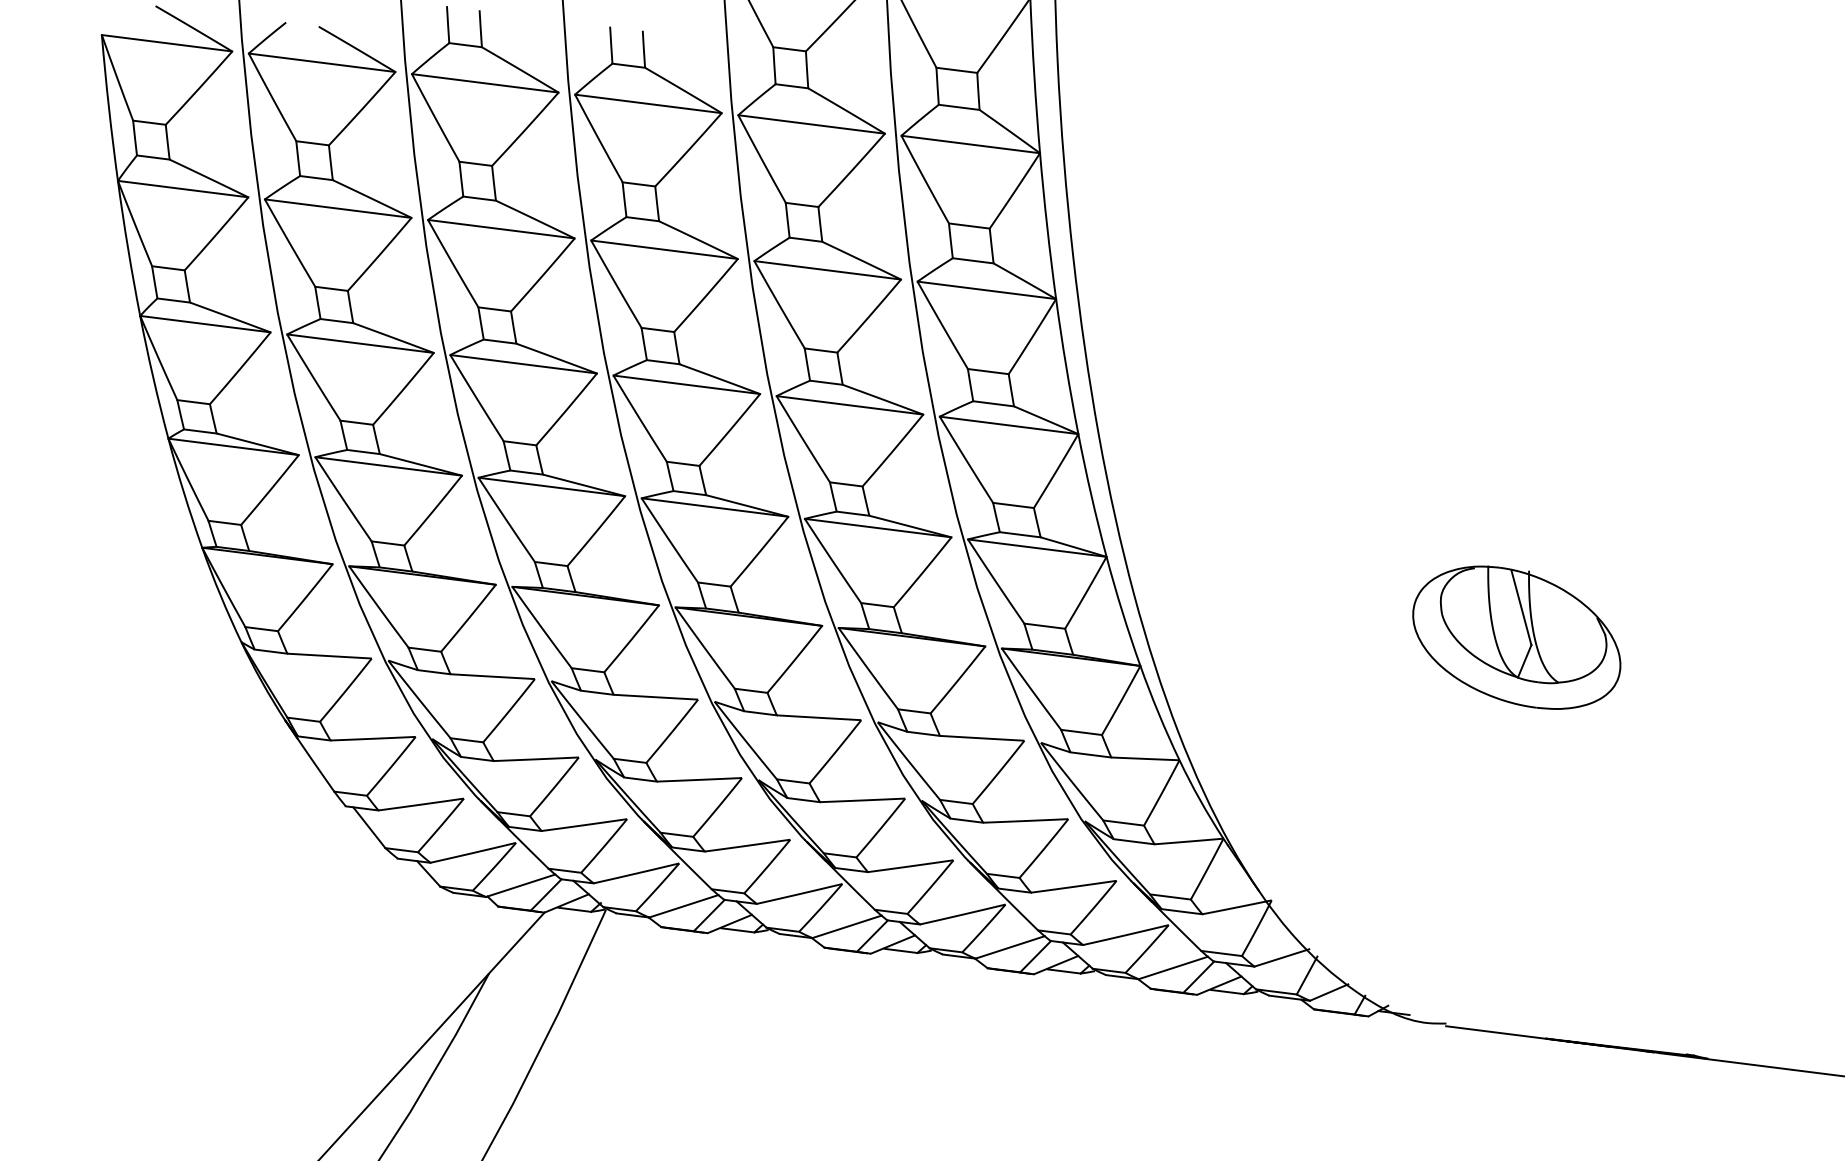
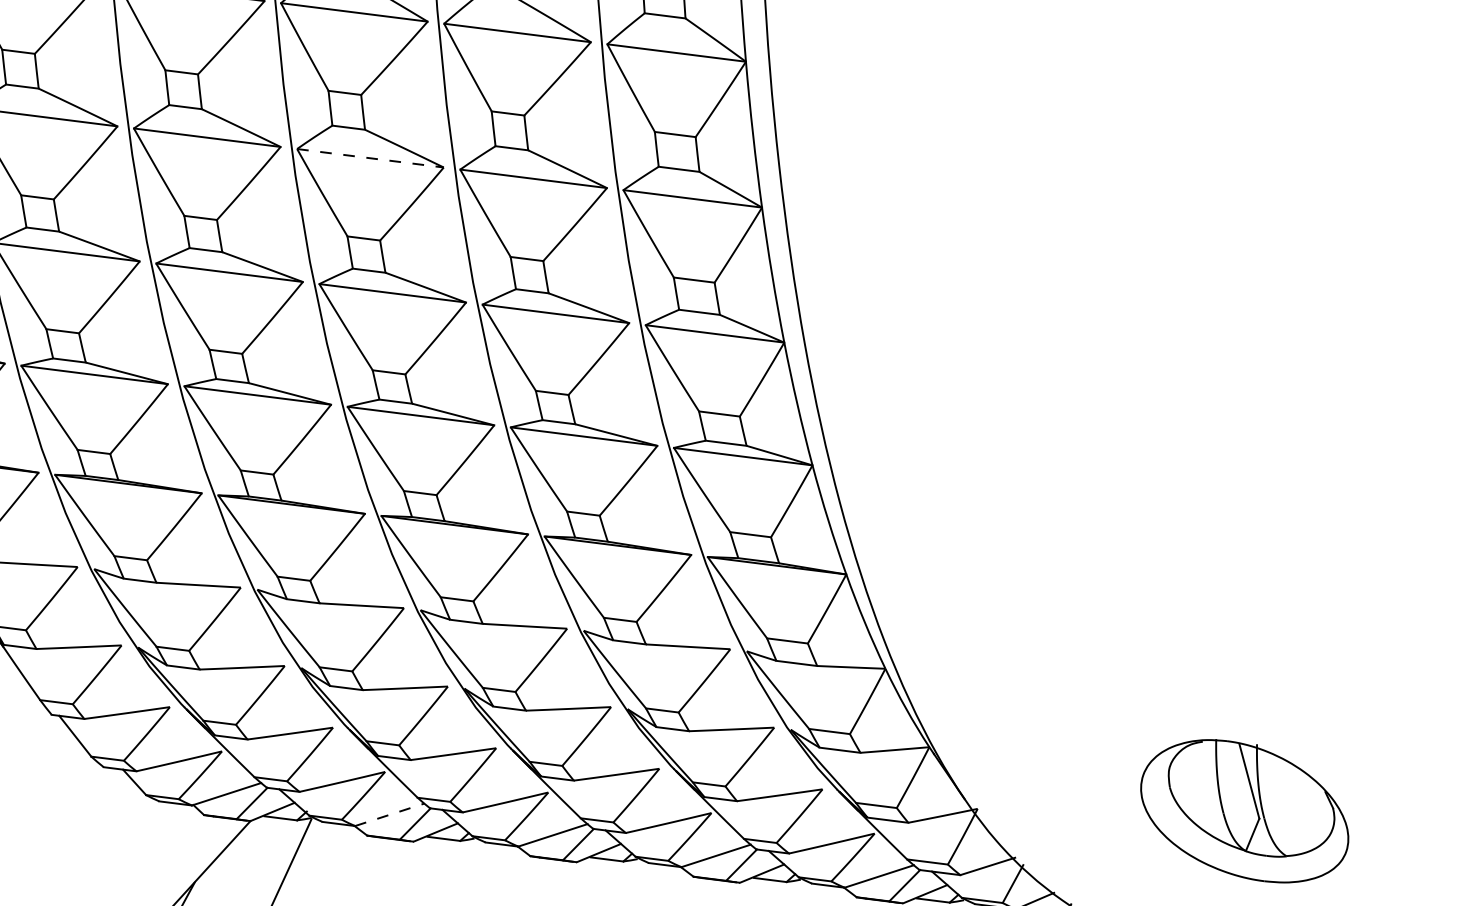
line: (664, 249) -> (370, 158), solid -> dashed
part: (1516, 637) -> (1244, 811), moved
line: (684, 906) -> (390, 815), solid -> dashed

